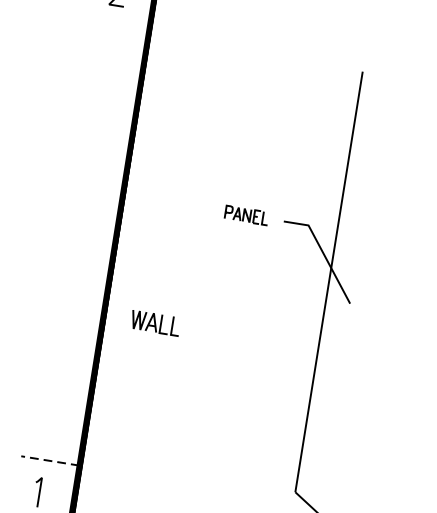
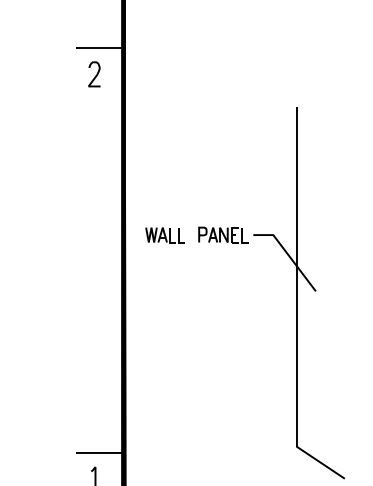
part: (246, 214) -> (223, 234), size x1.43
part: (154, 323) -> (164, 235), moved
line: (49, 460) -> (99, 452), dashed -> solid

